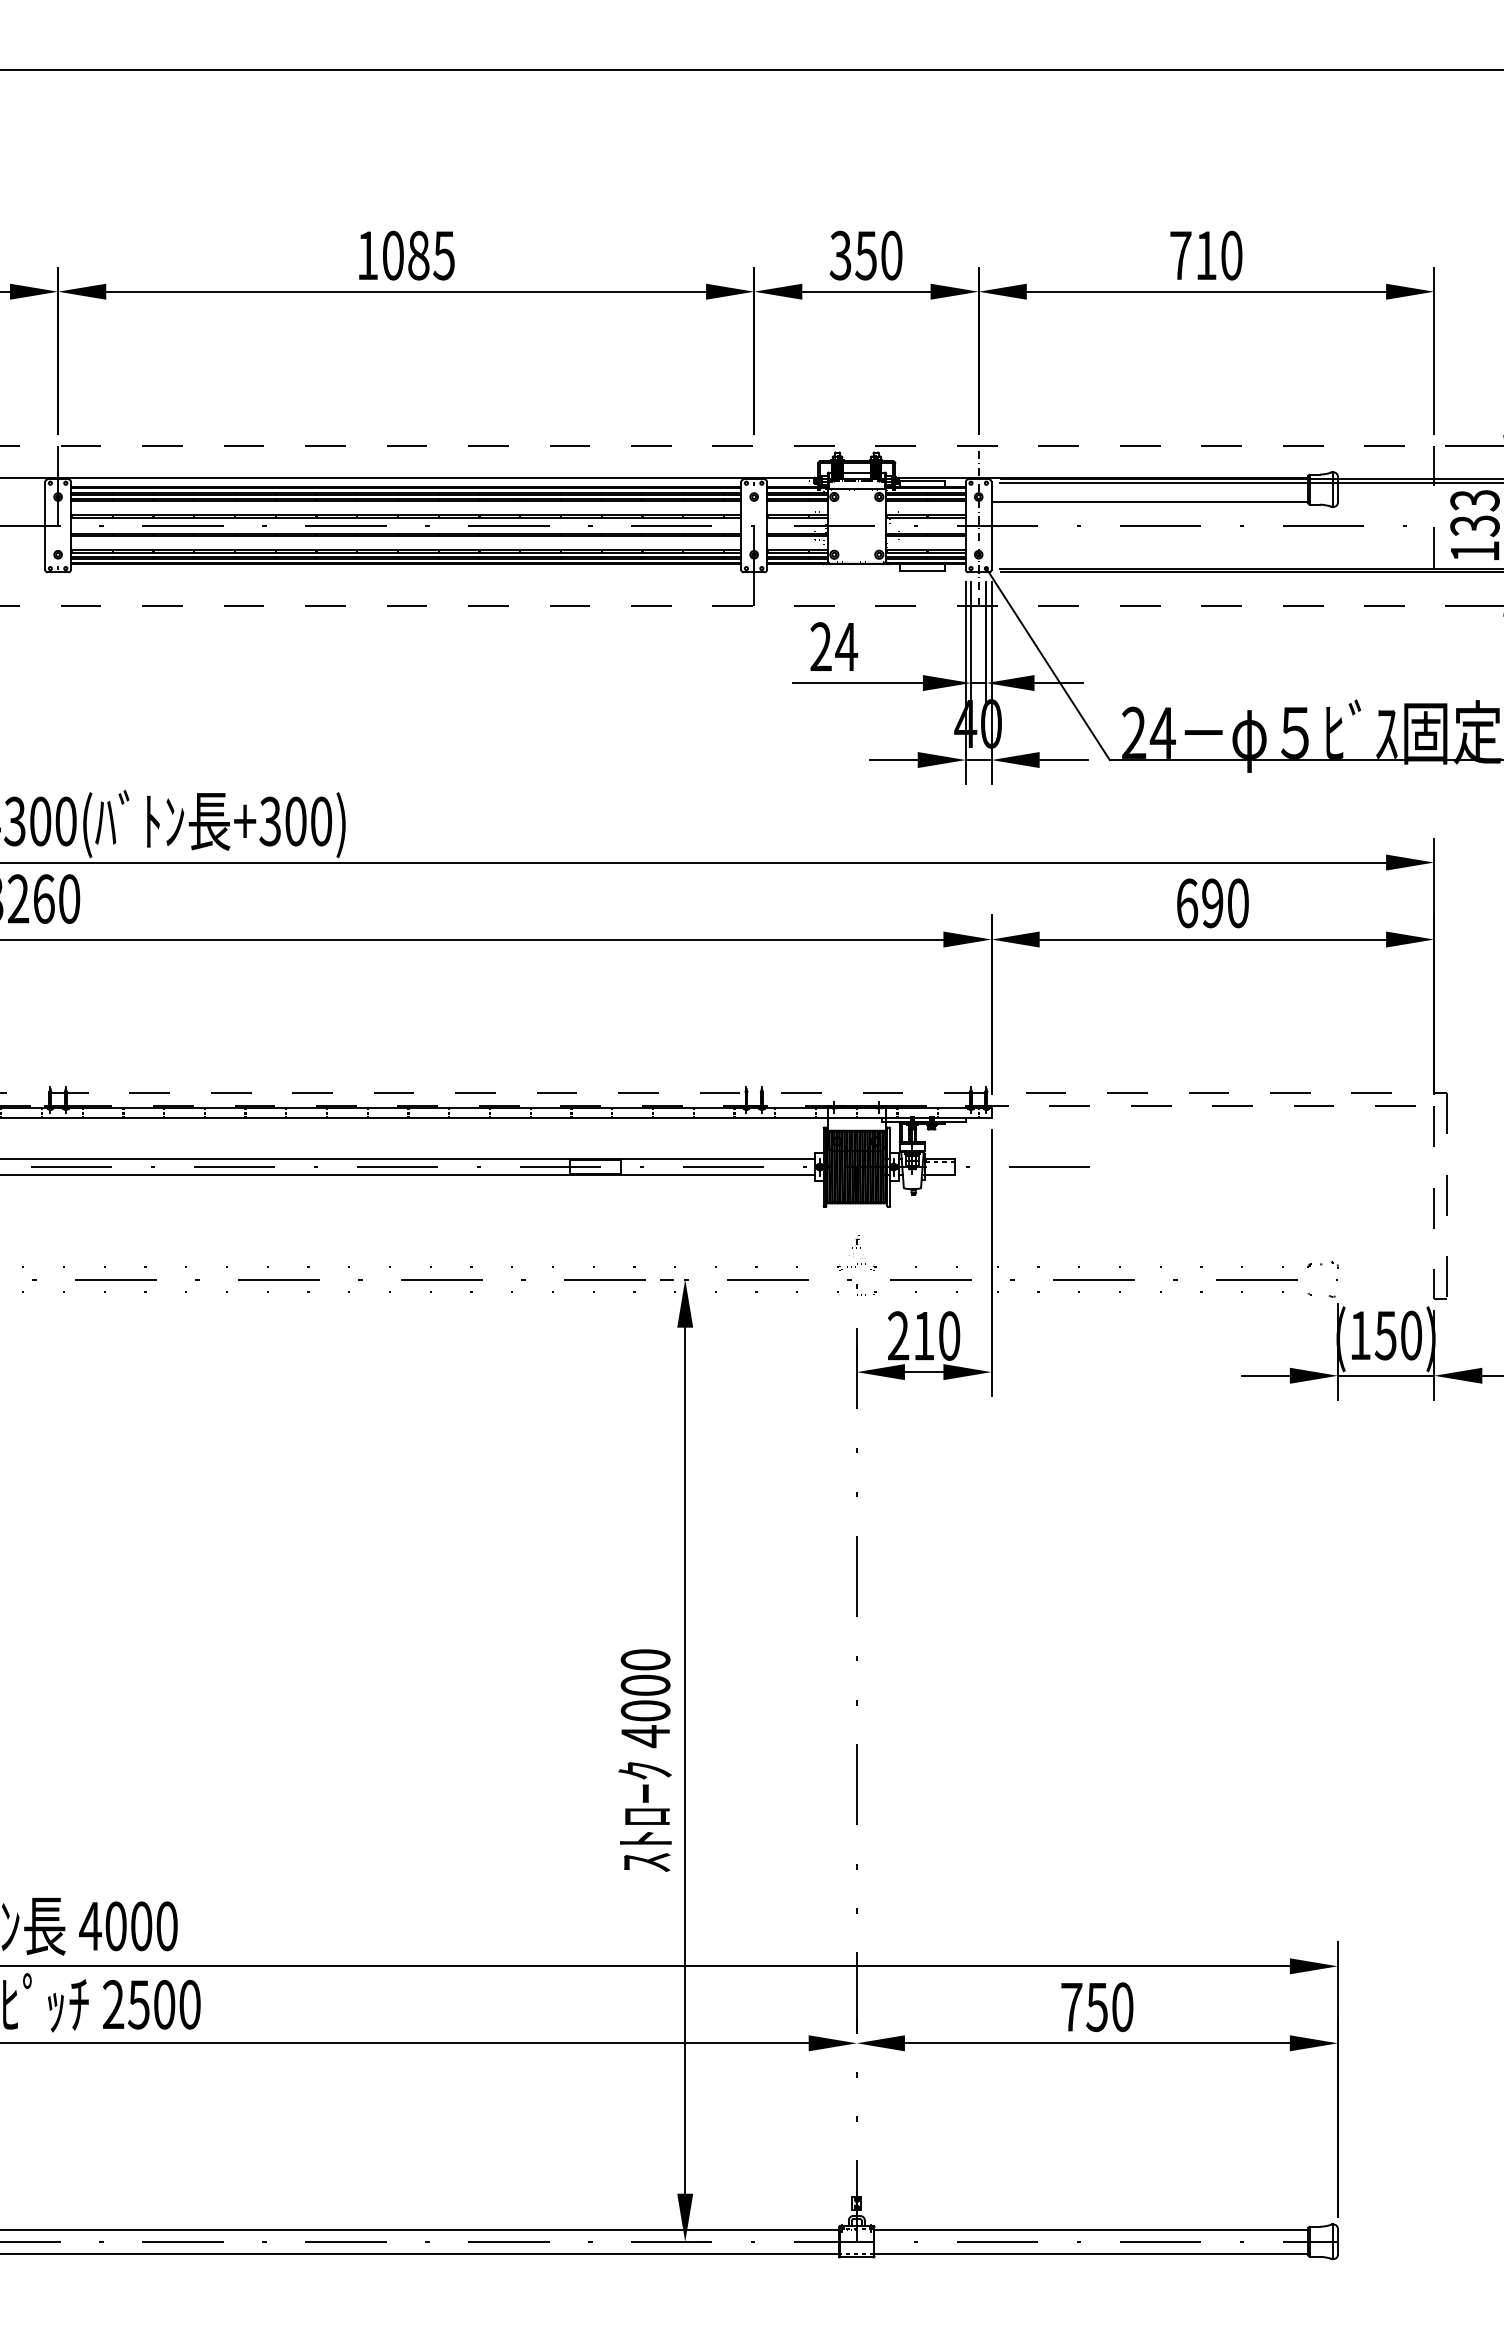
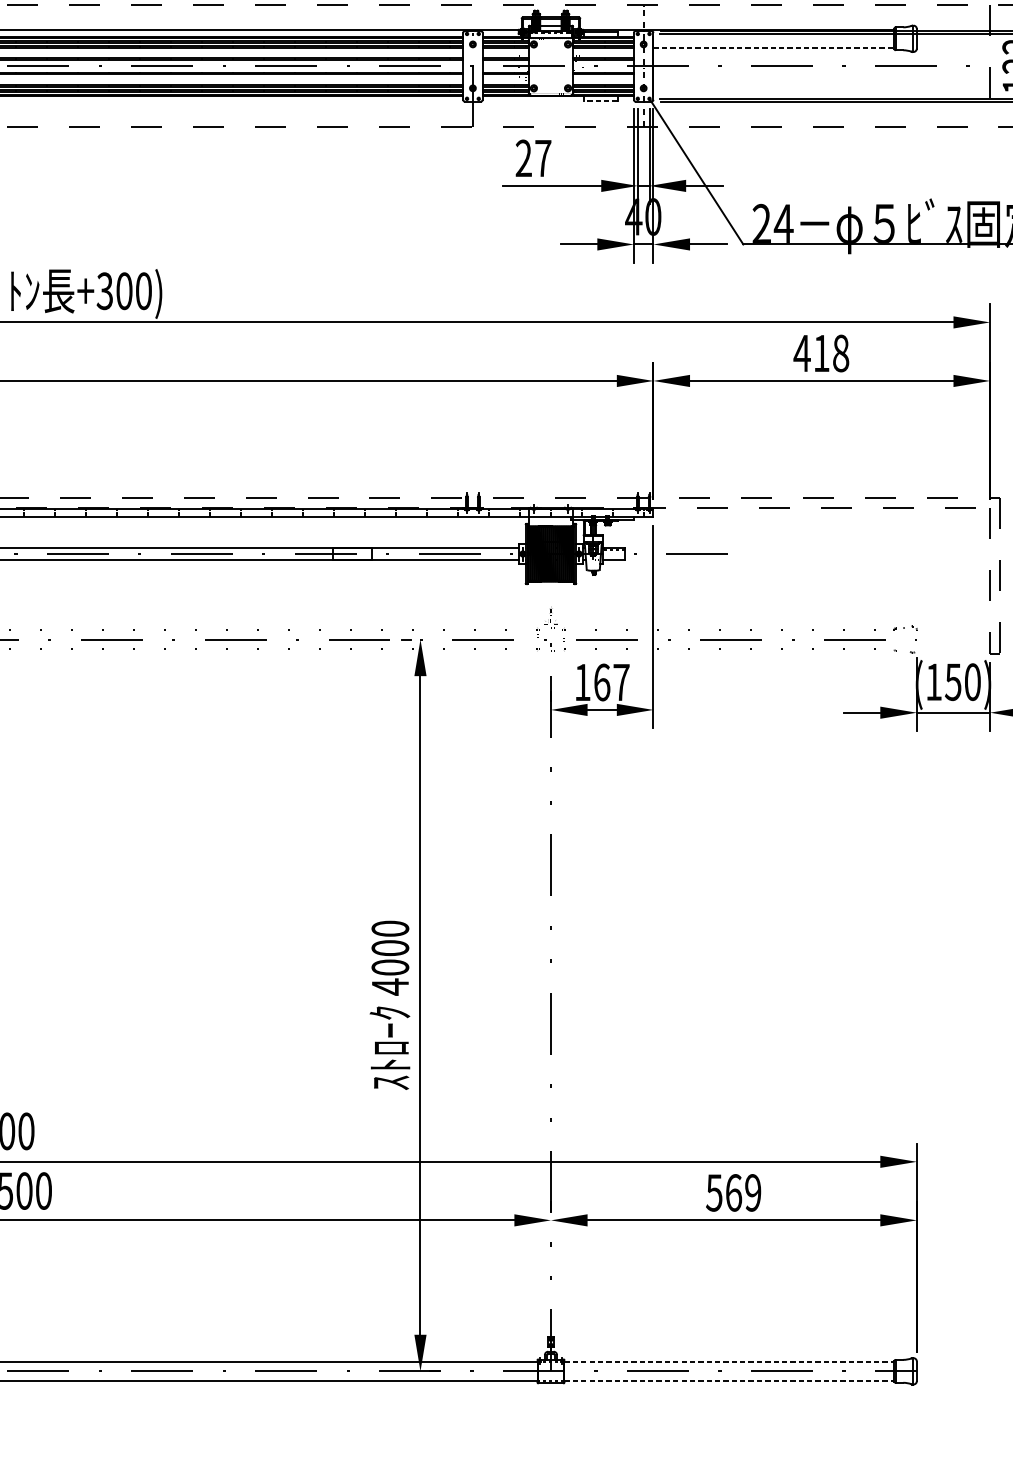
line: (1150, 501) -> (774, 47), solid -> dashed
line: (921, 570) -> (600, 100), solid -> dashed
text: (846, 646) -> (543, 158), 24 -> 27
text: (1211, 903) -> (820, 353), 690 -> 418
text: (924, 1335) -> (602, 682), 210 -> 167
text: (1096, 2007) -> (733, 1193), 750 -> 569
line: (1091, 2229) -> (729, 1361), solid -> dashed
line: (1091, 2254) -> (729, 1380), solid -> dashed

